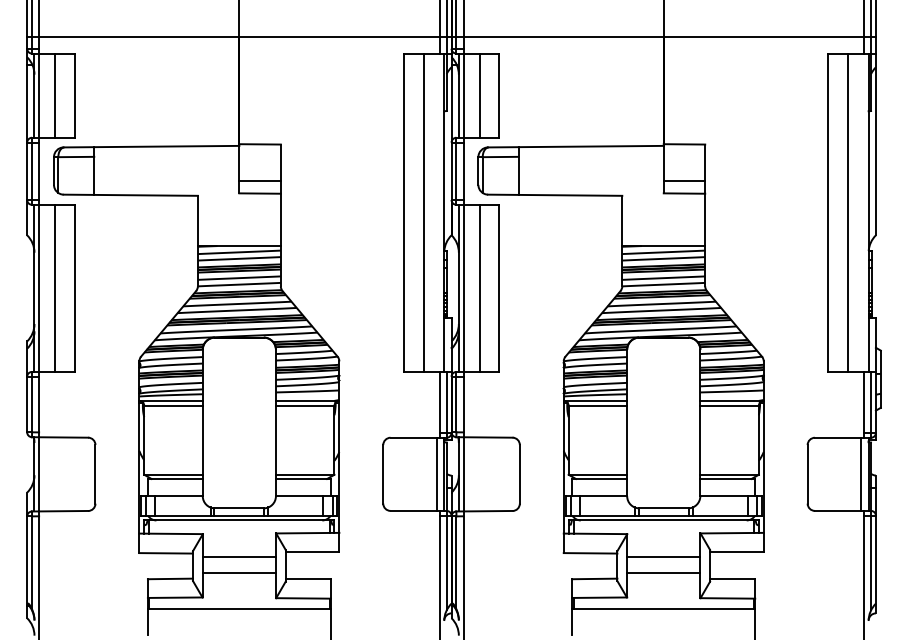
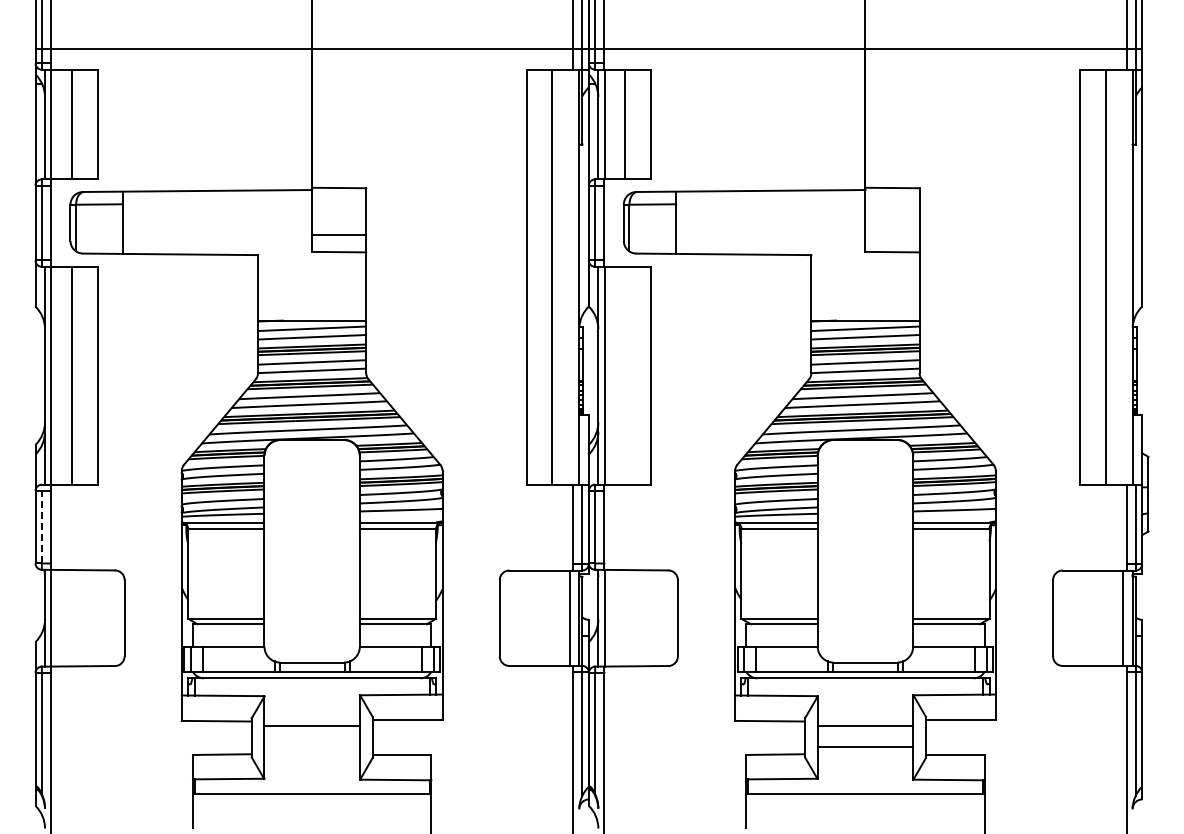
line: (684, 180) -> (892, 235), removed
line: (479, 288) -> (625, 375), removed
line: (31, 401) -> (41, 523), solid -> dashed
line: (238, 572) -> (311, 746), removed

